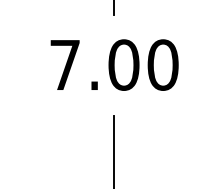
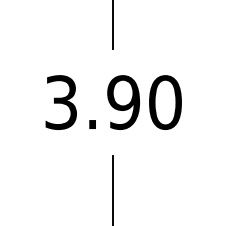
text: (94, 65) -> (92, 102), 7.00 -> 3.90

